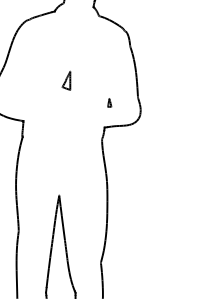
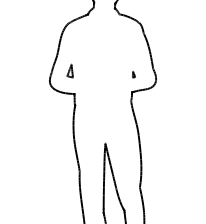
part: (66, 79) -> (69, 70), moved

